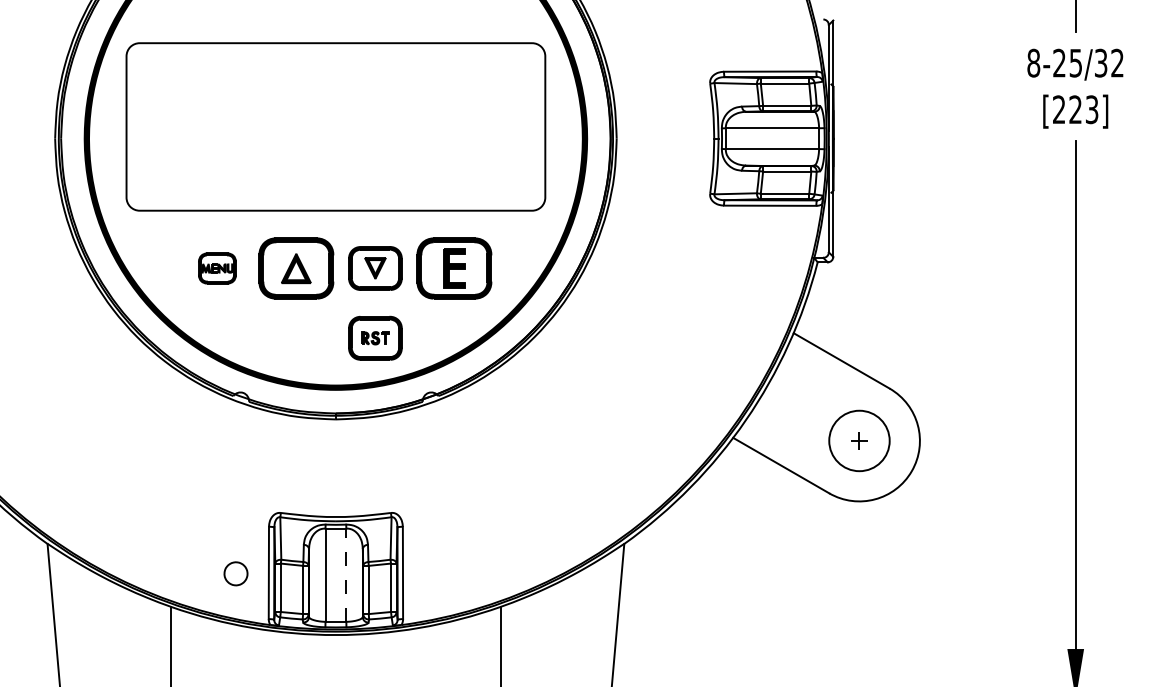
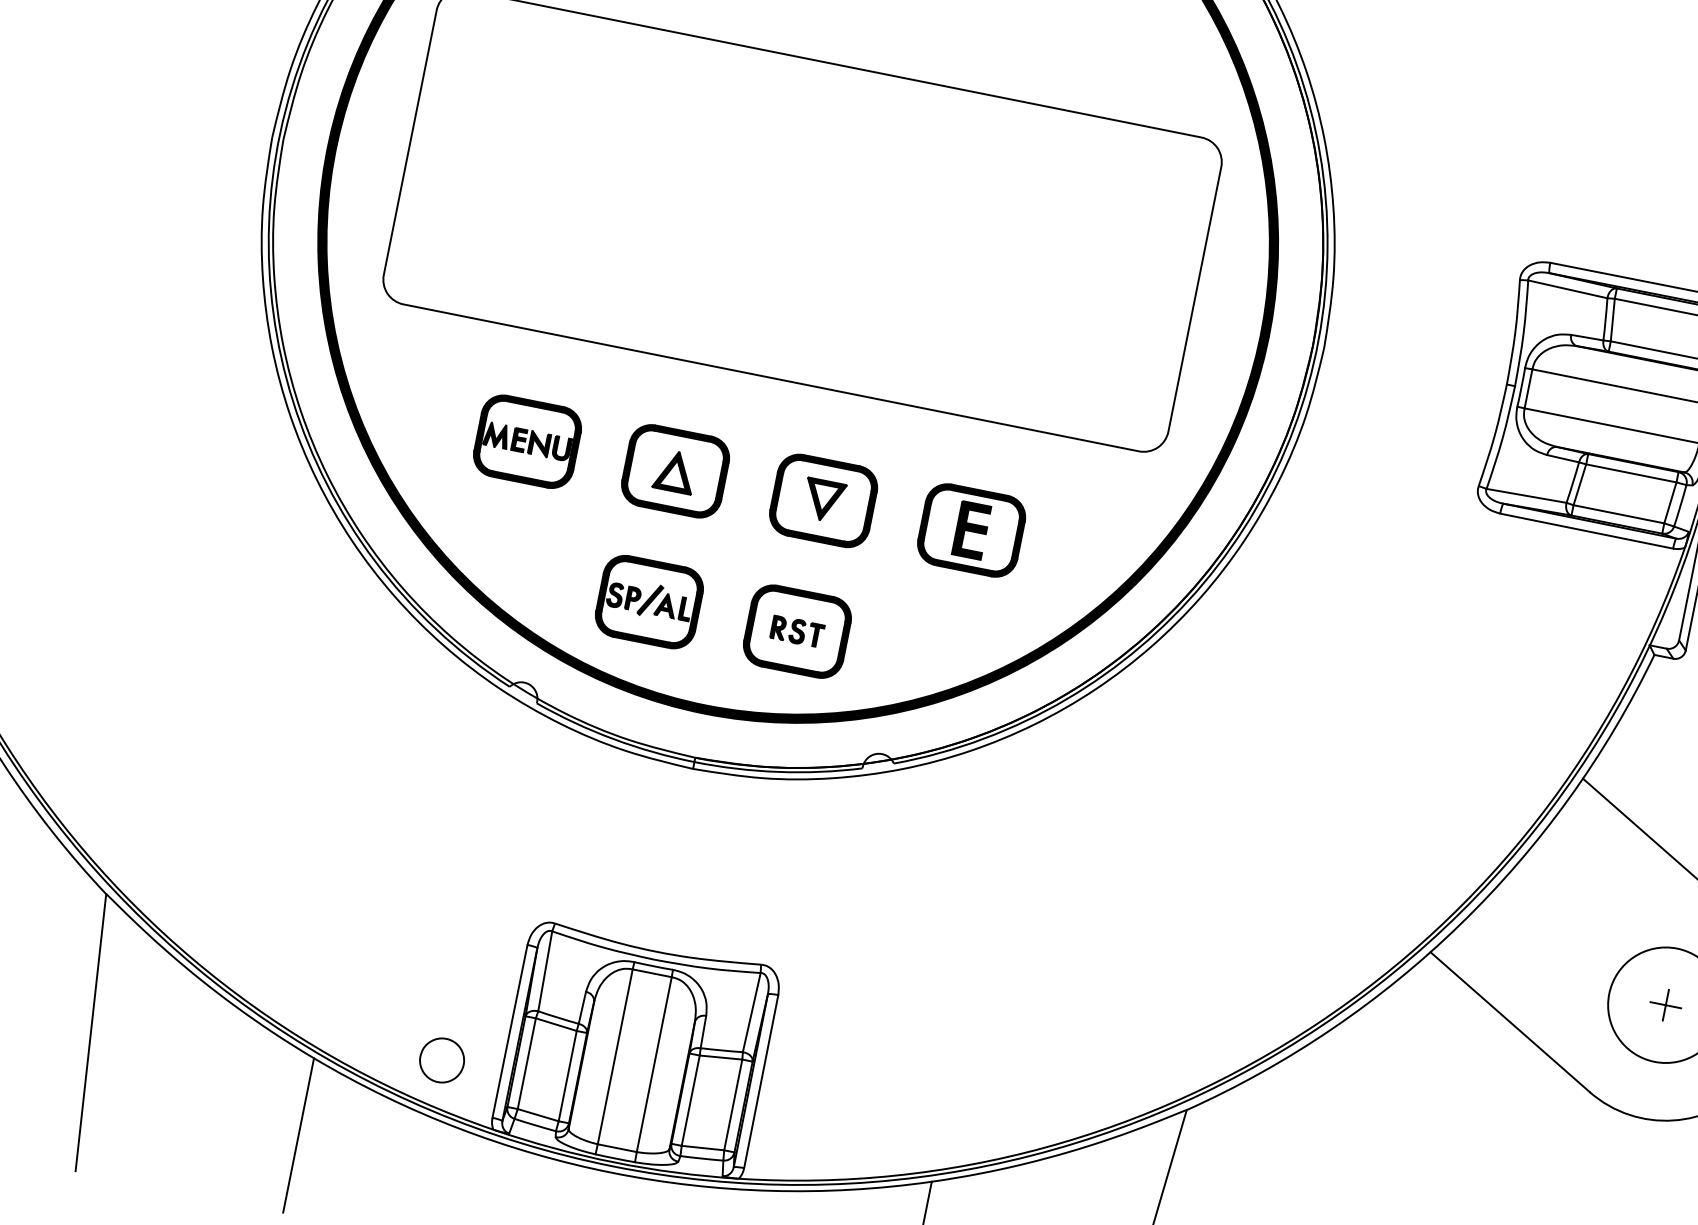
part: (217, 268) -> (527, 441), size x1.43
part: (296, 268) -> (675, 471), size x0.71
part: (454, 268) -> (971, 530), size x0.71
part: (296, 337) -> (649, 600), added
part: (235, 573) -> (441, 1059), moved
line: (346, 575) -> (654, 1065), dashed -> solid

